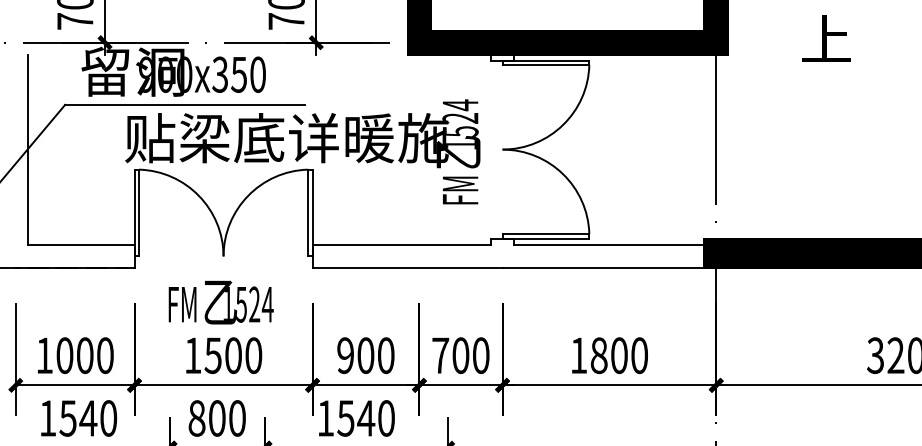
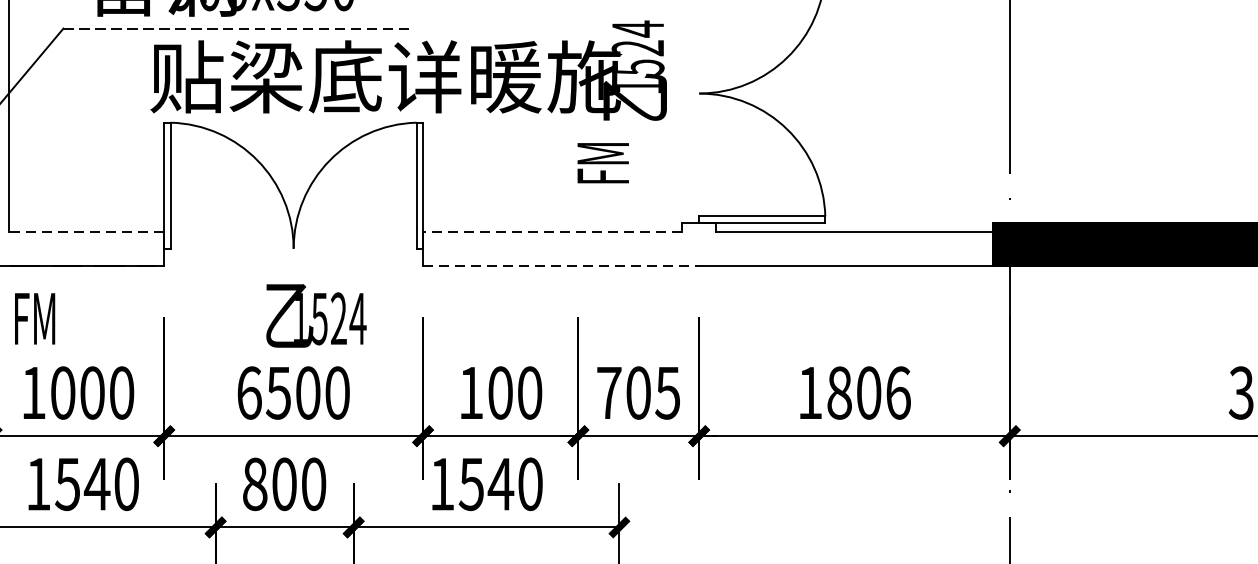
line: (185, 104) -> (238, 28), solid -> dashed
text: (460, 190) -> (603, 163), moved
line: (80, 244) -> (85, 231), solid -> dashed
line: (401, 244) -> (552, 231), solid -> dashed
line: (407, 268) -> (561, 266), solid -> dashed
text: (182, 304) -> (34, 318), moved
text: (193, 355) -> (249, 392), 1500 -> 6500
text: (345, 355) -> (470, 392), 900 -> 100
text: (480, 355) -> (667, 392), 700 -> 705
text: (639, 355) -> (898, 392), 1800 -> 1806

